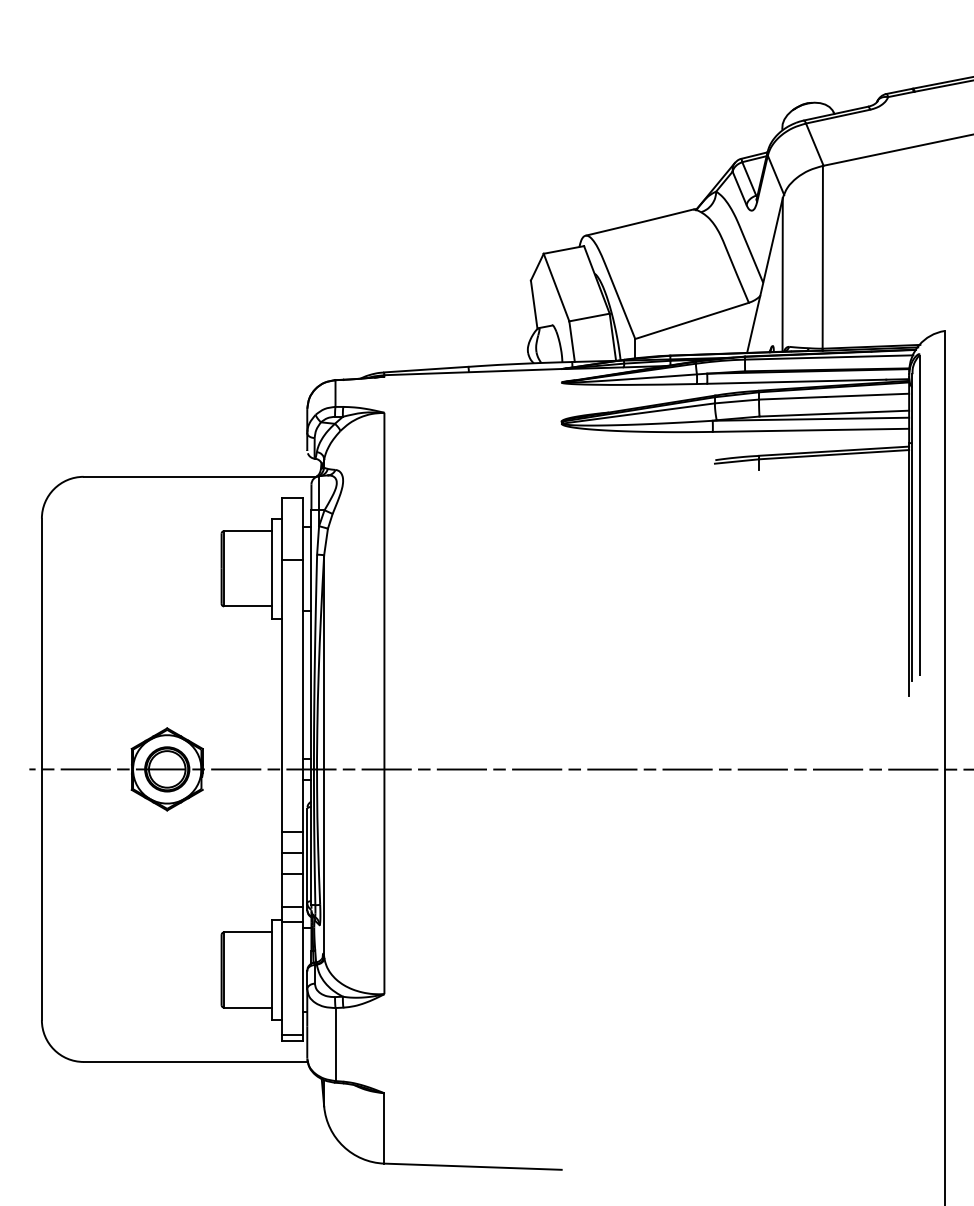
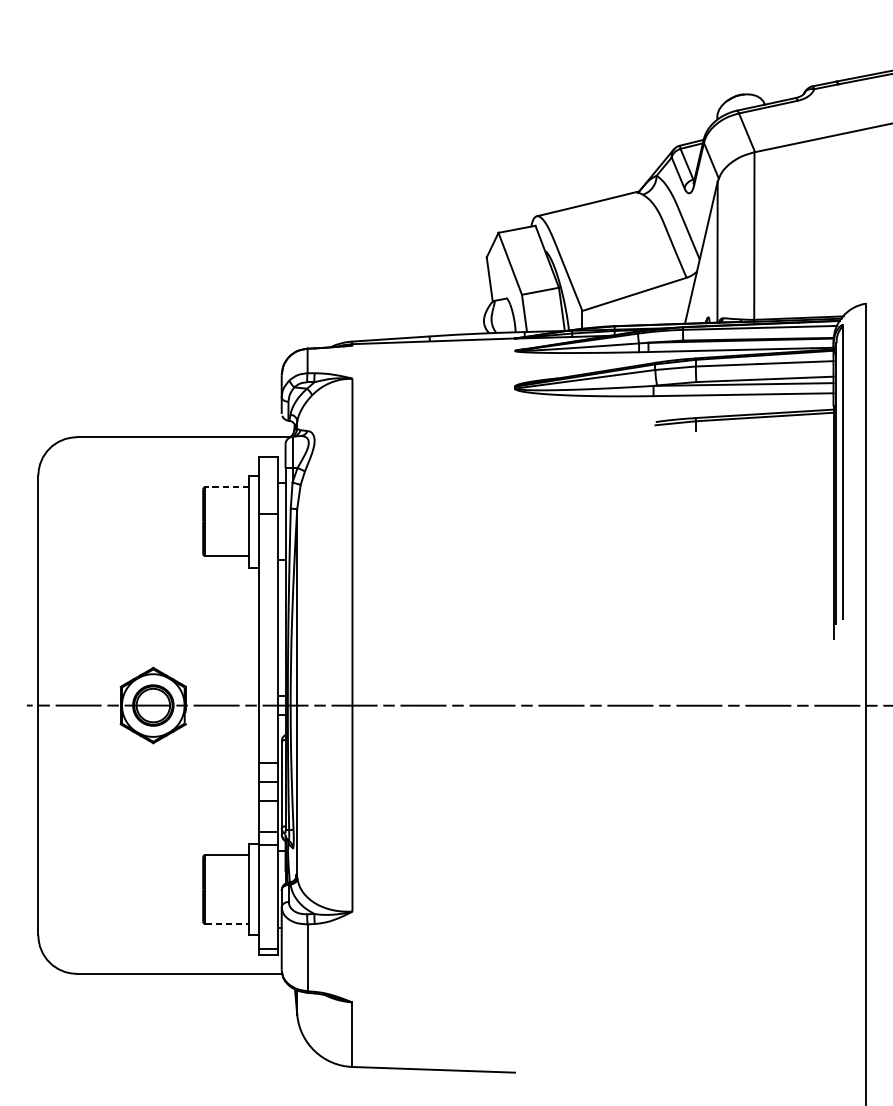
line: (247, 531) -> (226, 487), solid -> dashed
line: (247, 1007) -> (226, 923), solid -> dashed

